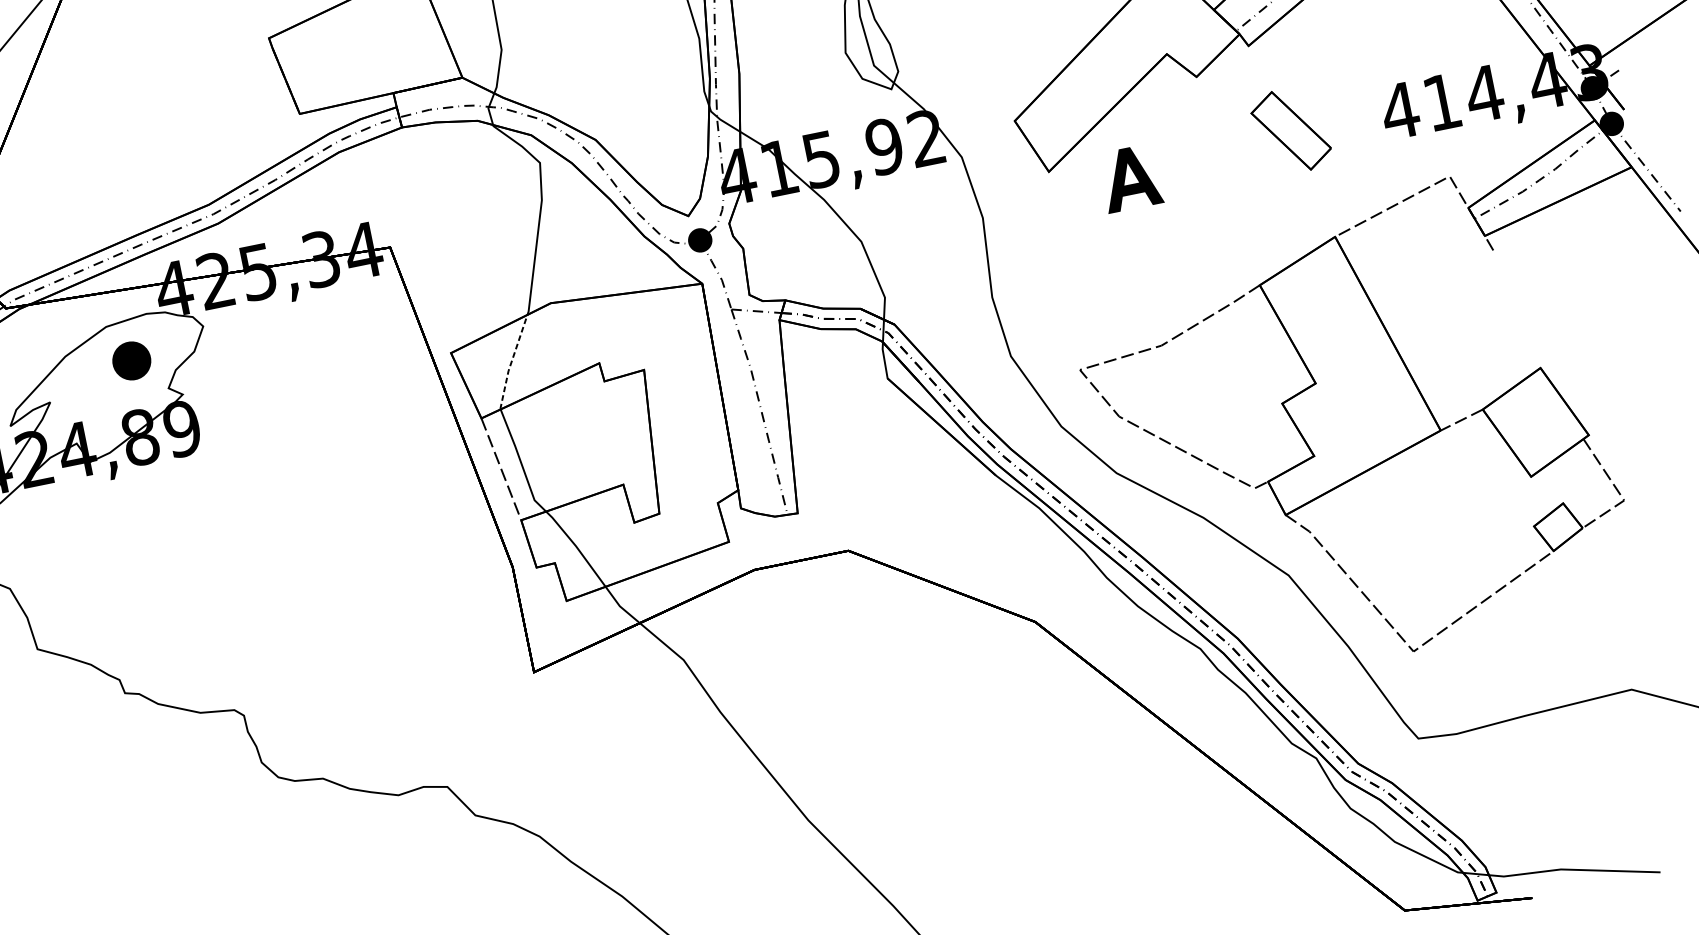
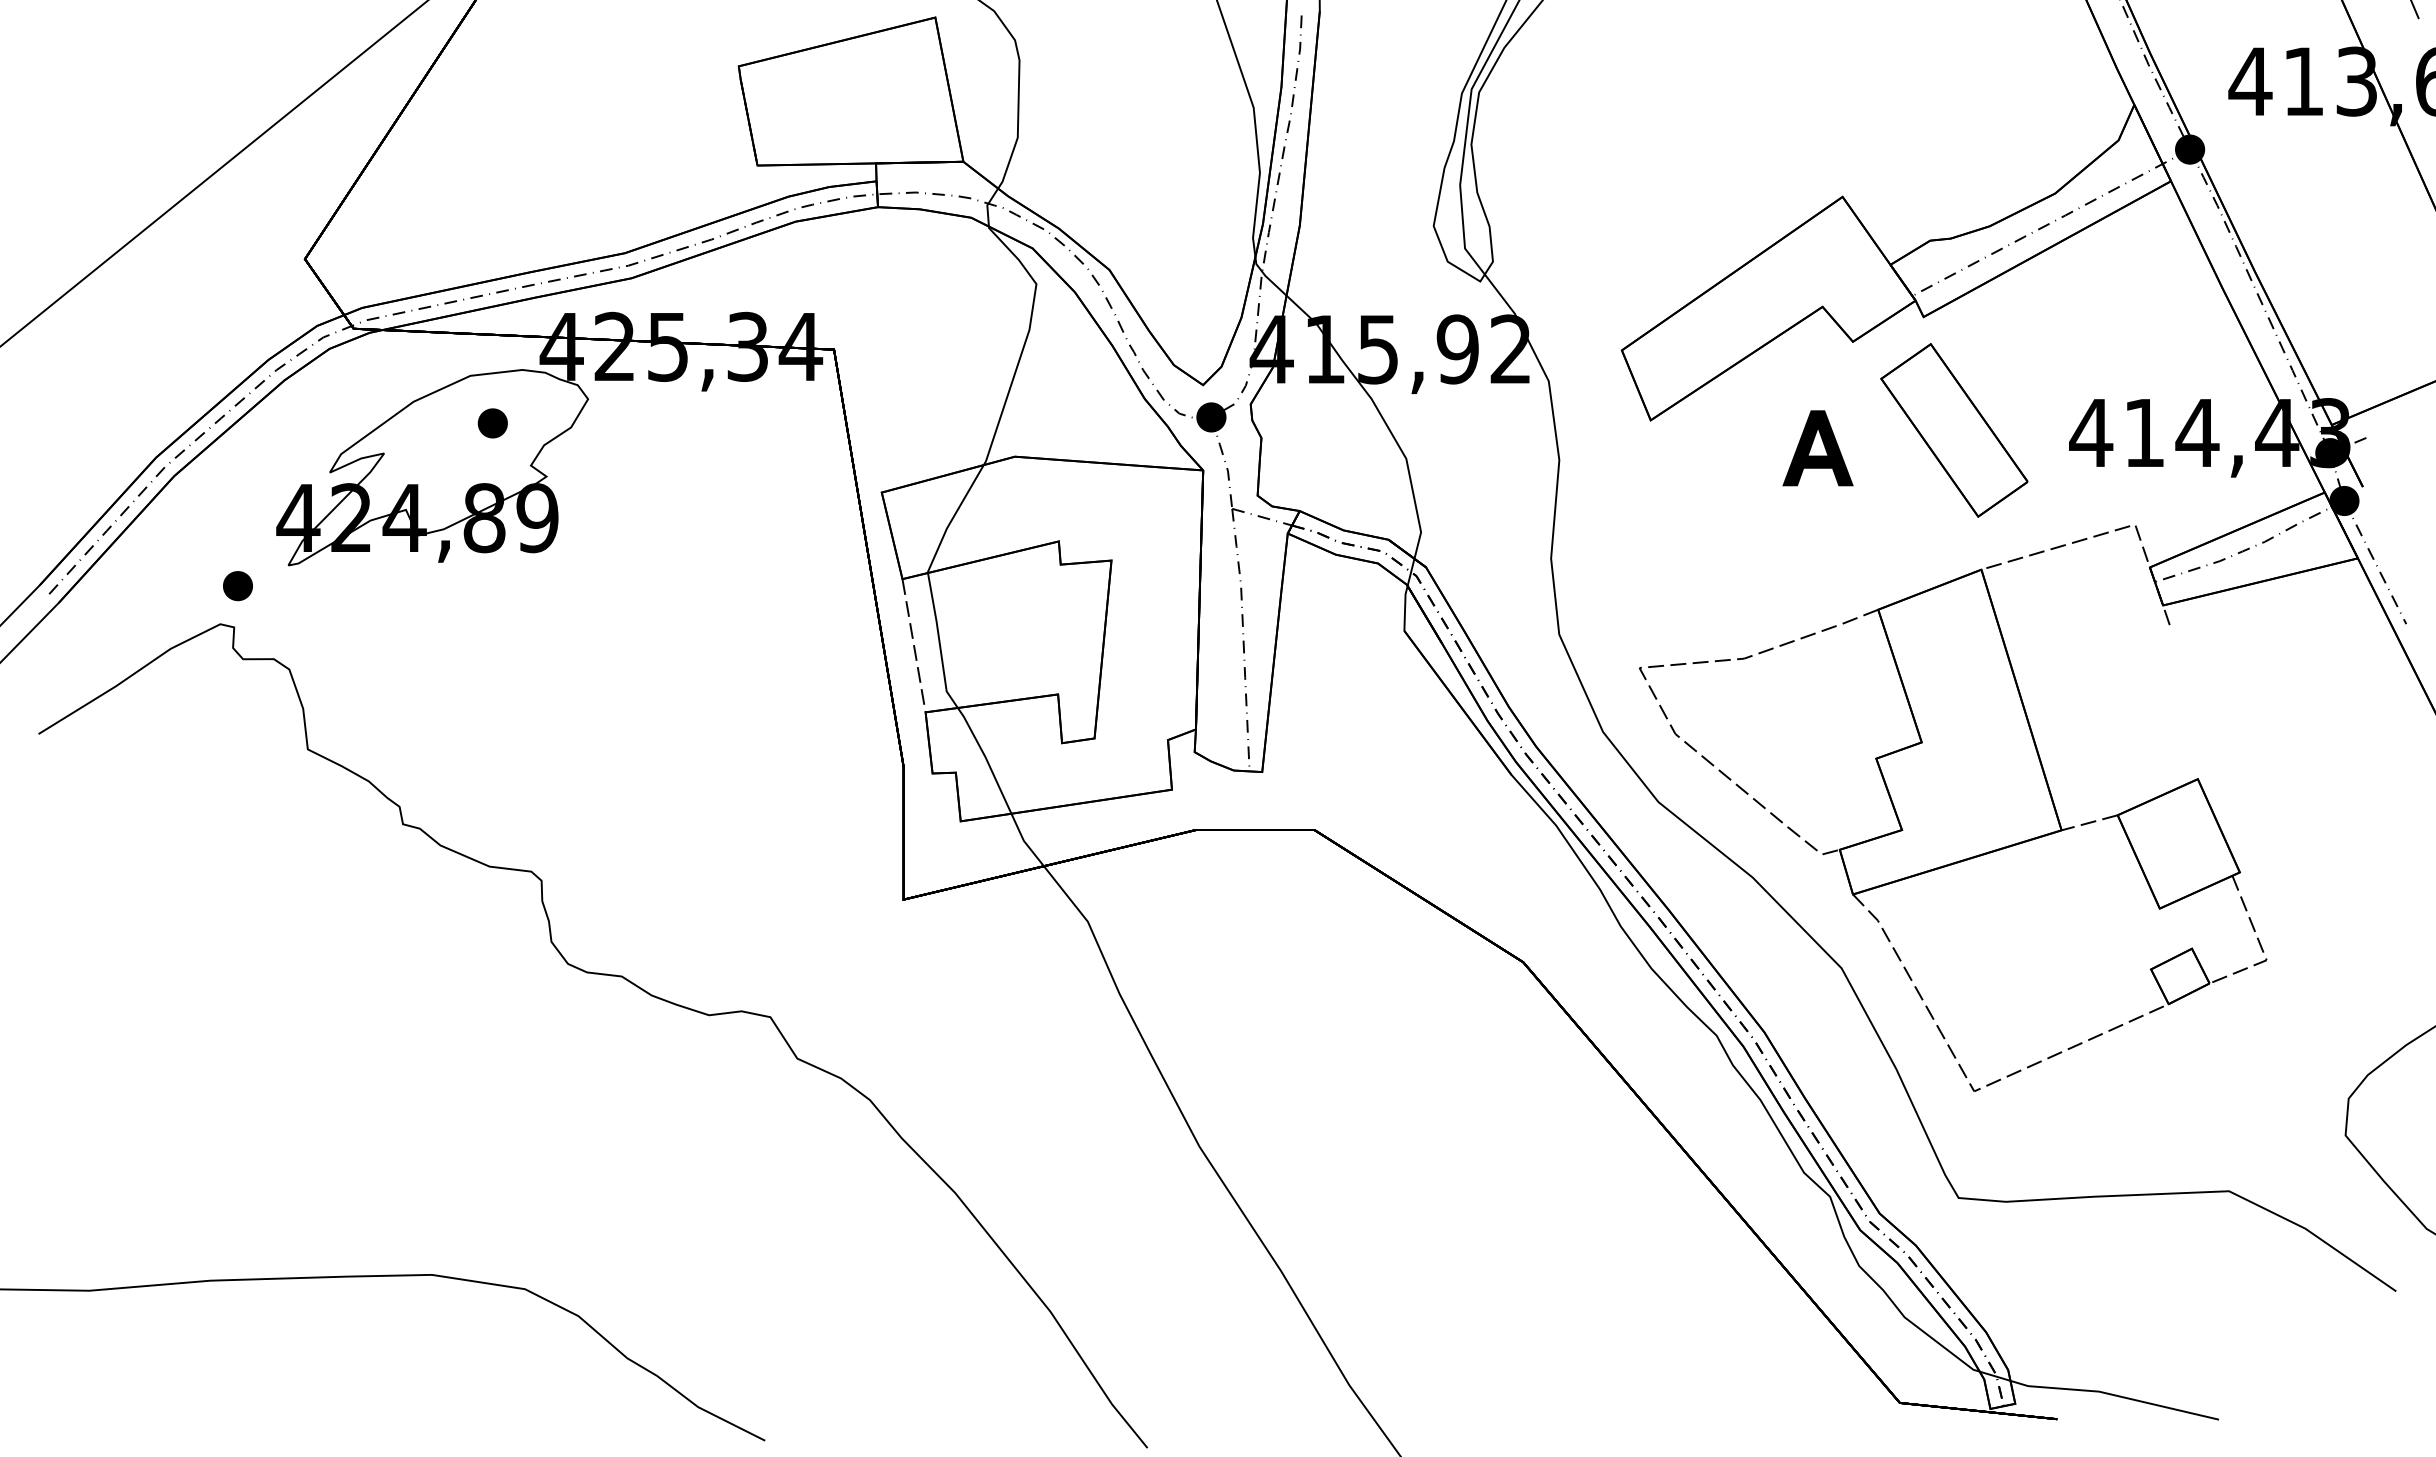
part: (1291, 130) -> (1954, 430), size x1.67
part: (1130, 178) -> (1817, 448), moved
part: (131, 361) -> (492, 423), size x0.62
line: (511, 362) -> (952, 518), dashed -> solid

